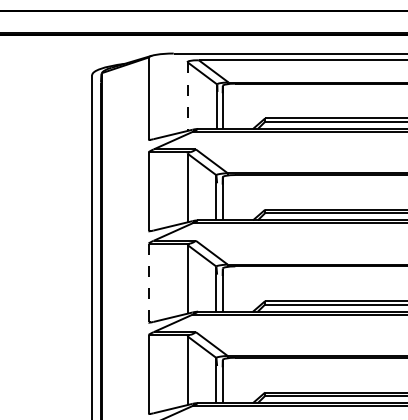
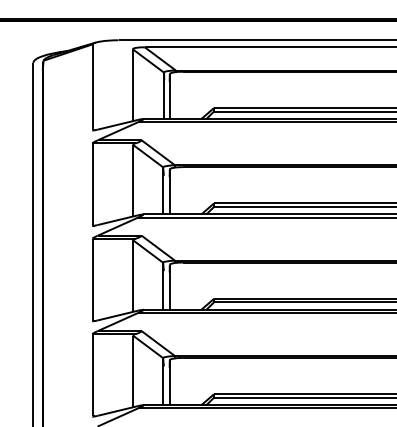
line: (187, 97) -> (132, 86), dashed -> solid
line: (148, 283) -> (92, 280), dashed -> solid

